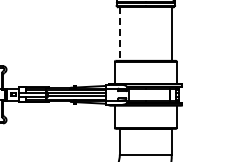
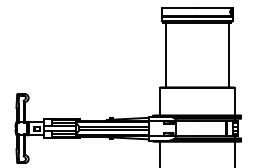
line: (119, 34) -> (165, 55), dashed -> solid

